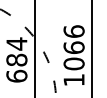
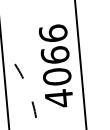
text: (73, 79) -> (58, 97), 1066 -> 4066

